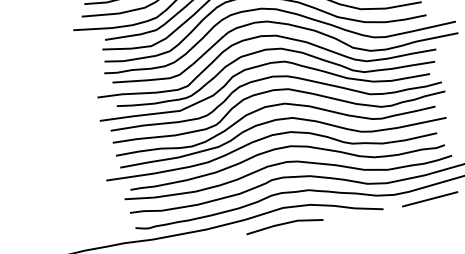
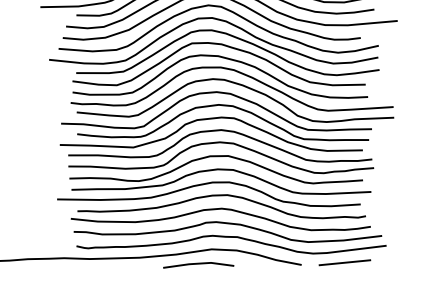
line: (284, 224) -> (198, 264), moved

